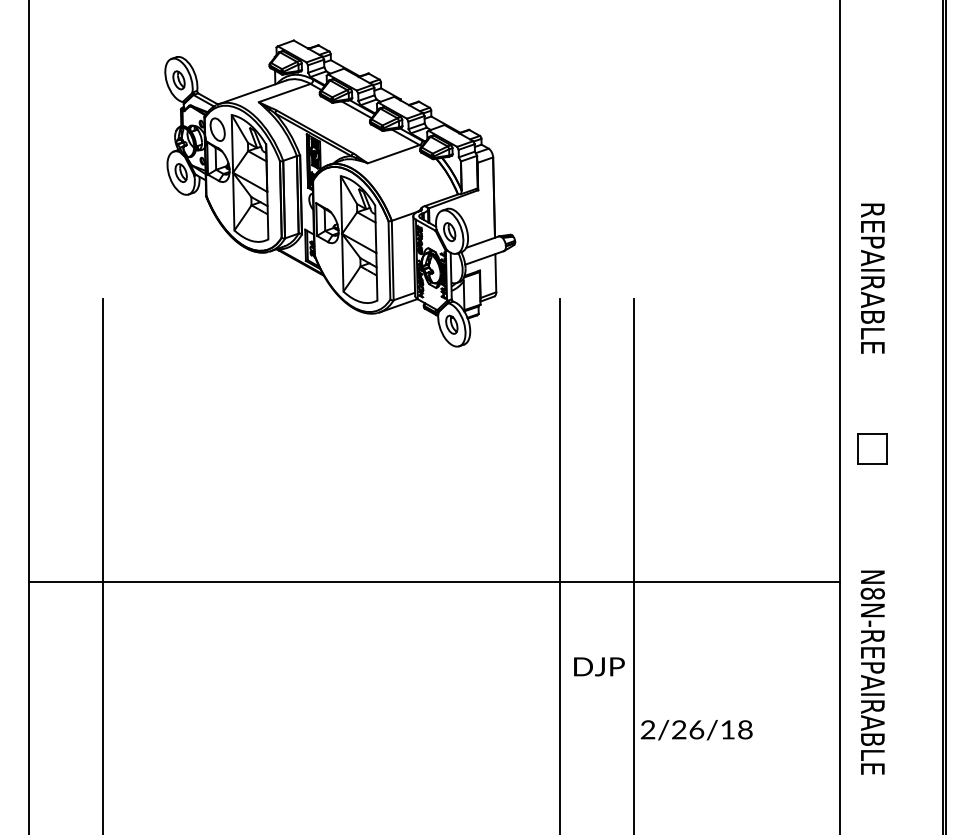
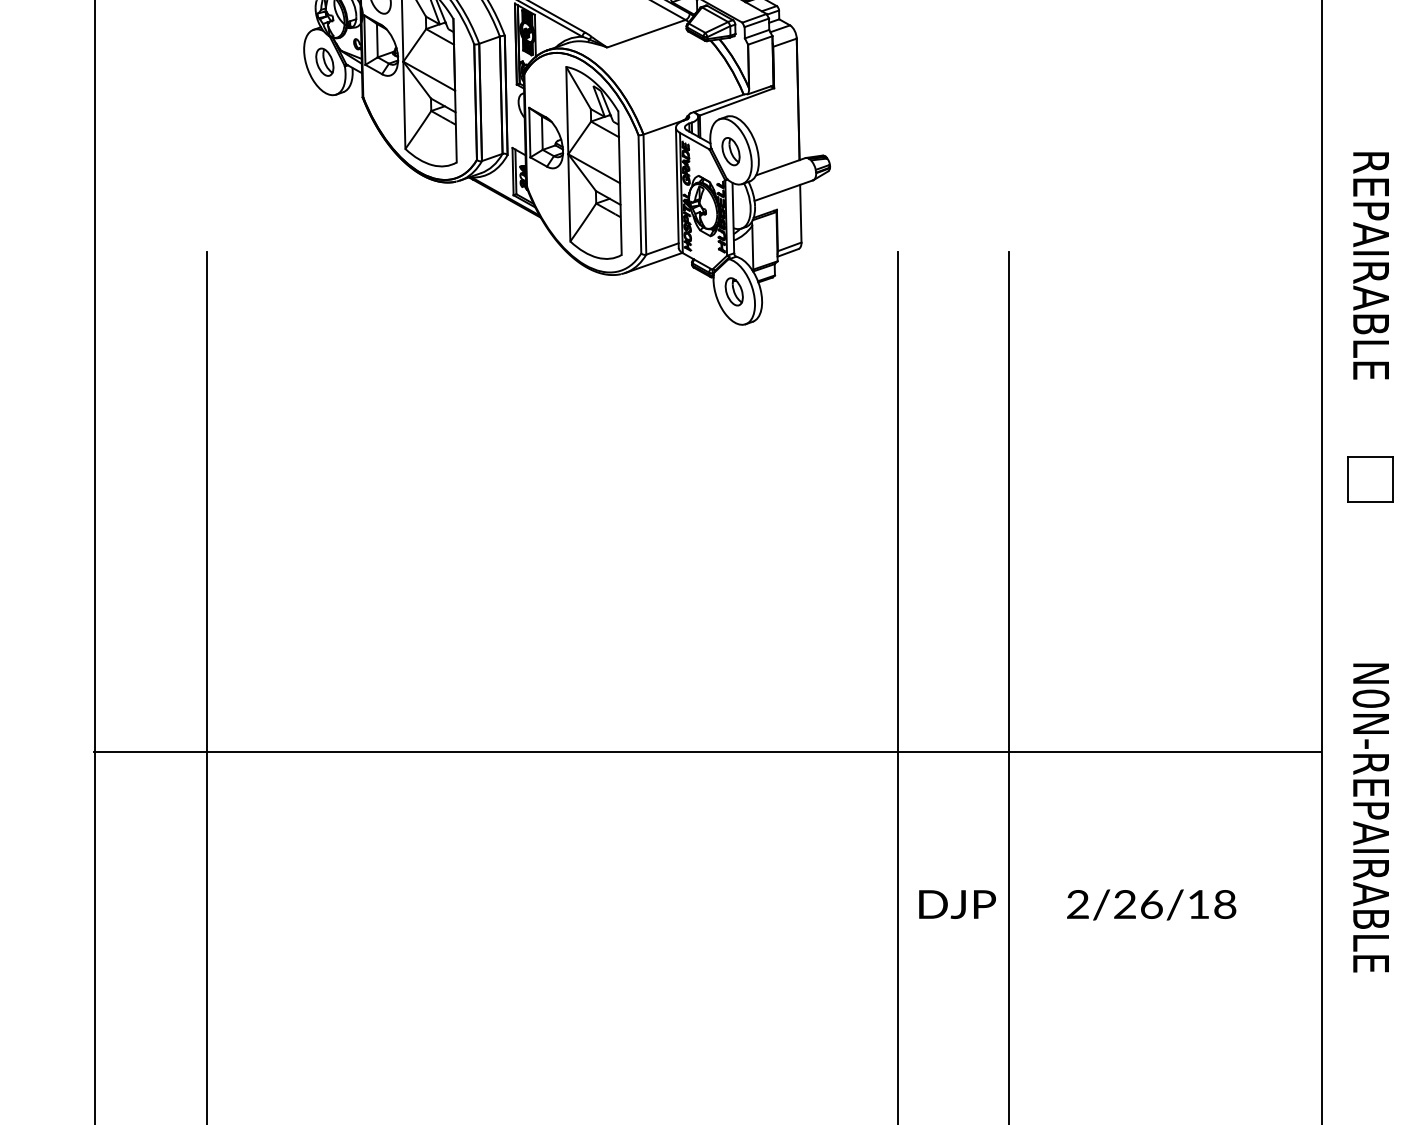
text: (872, 278) -> (1370, 265), moved
line: (433, 582) -> (706, 752), moved
text: (872, 593) -> (1370, 698), N8N-REPAIRABLE -> N0N-REPAIRABLE
text: (599, 666) -> (957, 903), moved
text: (696, 730) -> (1151, 905), moved

